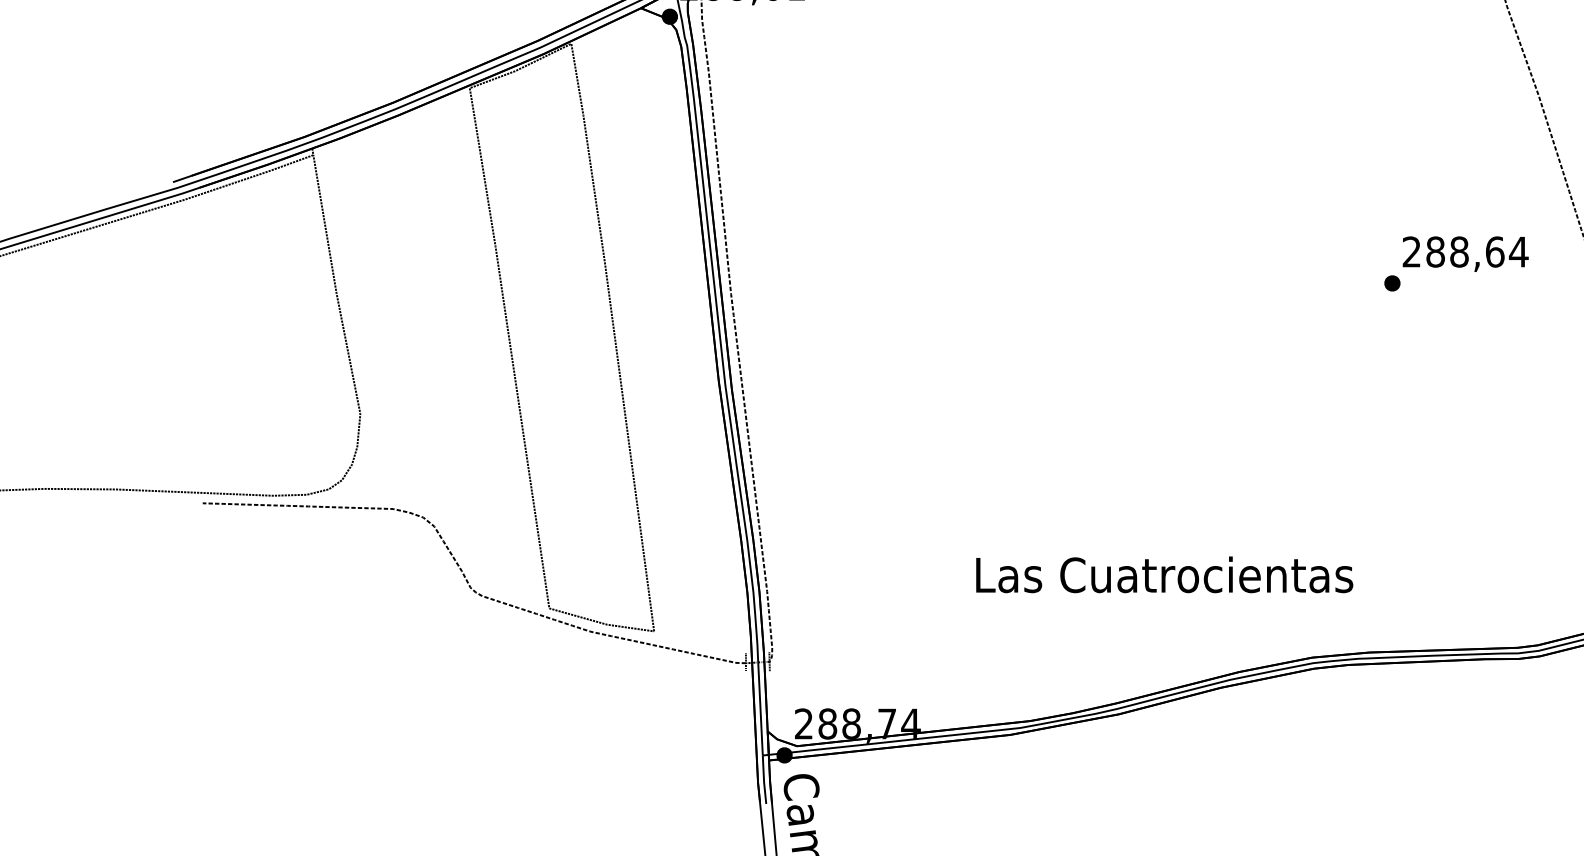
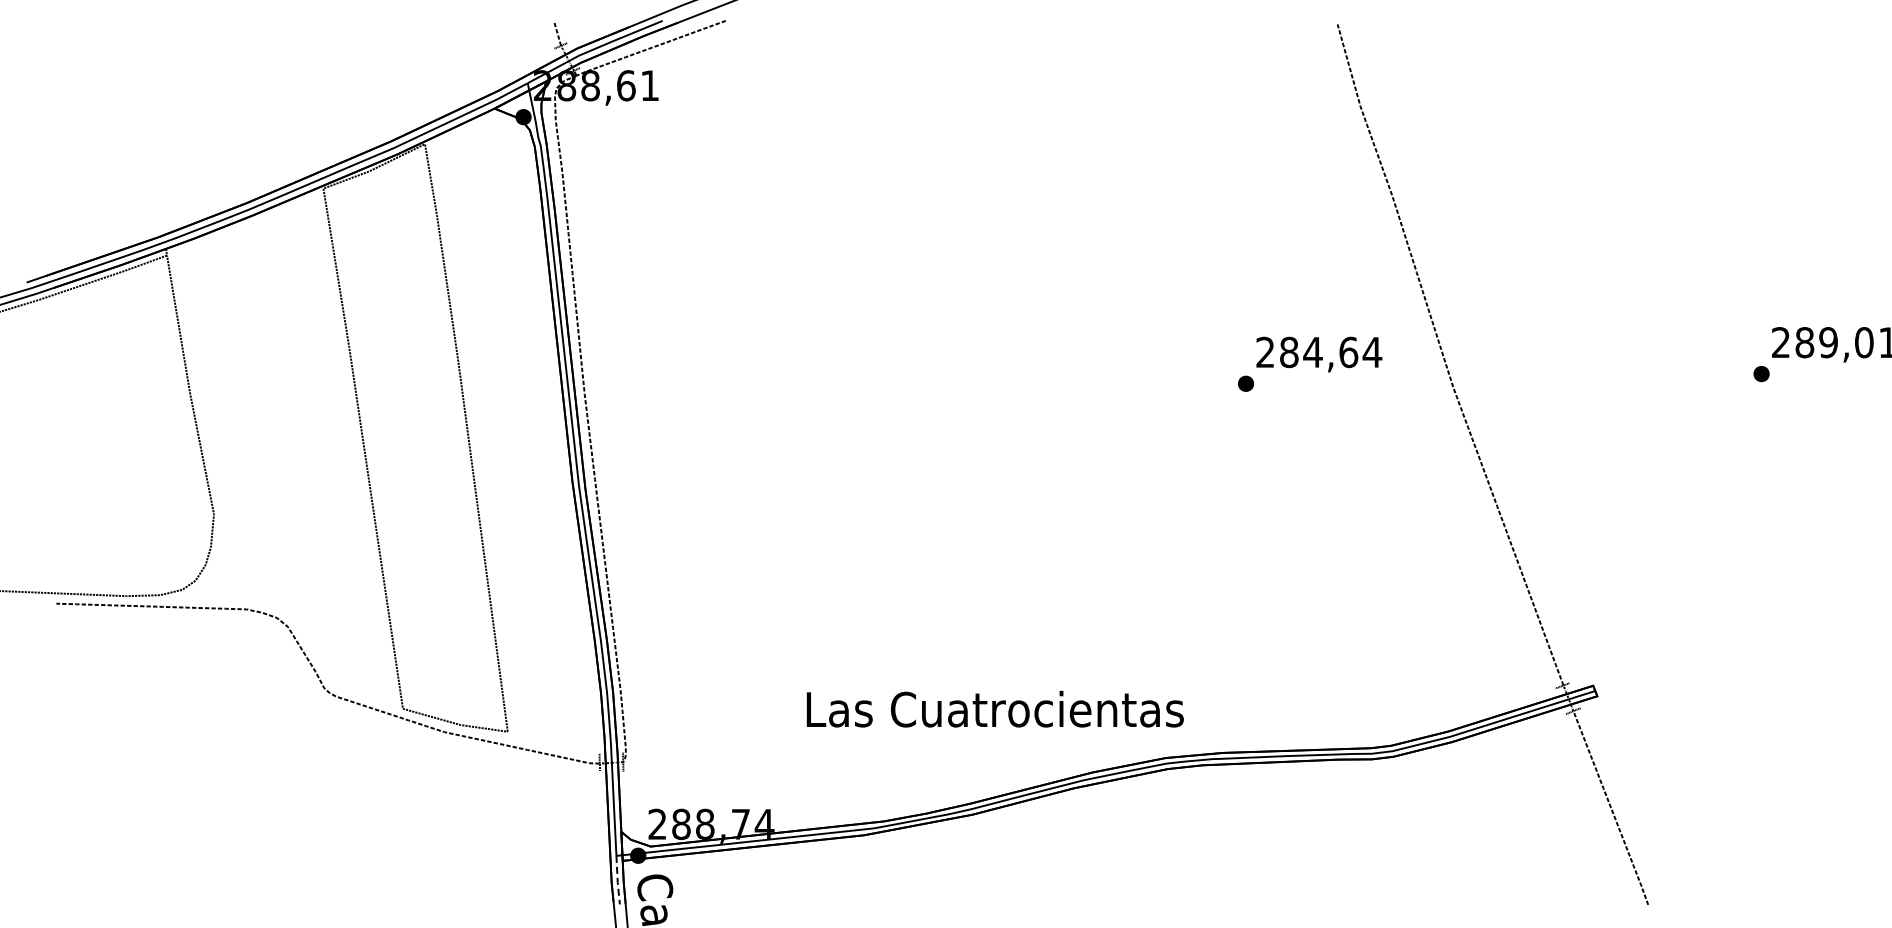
text: (1458, 252) -> (1312, 352), 288,64 -> 284,64
text: (1163, 574) -> (994, 708), moved
line: (763, 780) -> (617, 880), solid -> dashed

